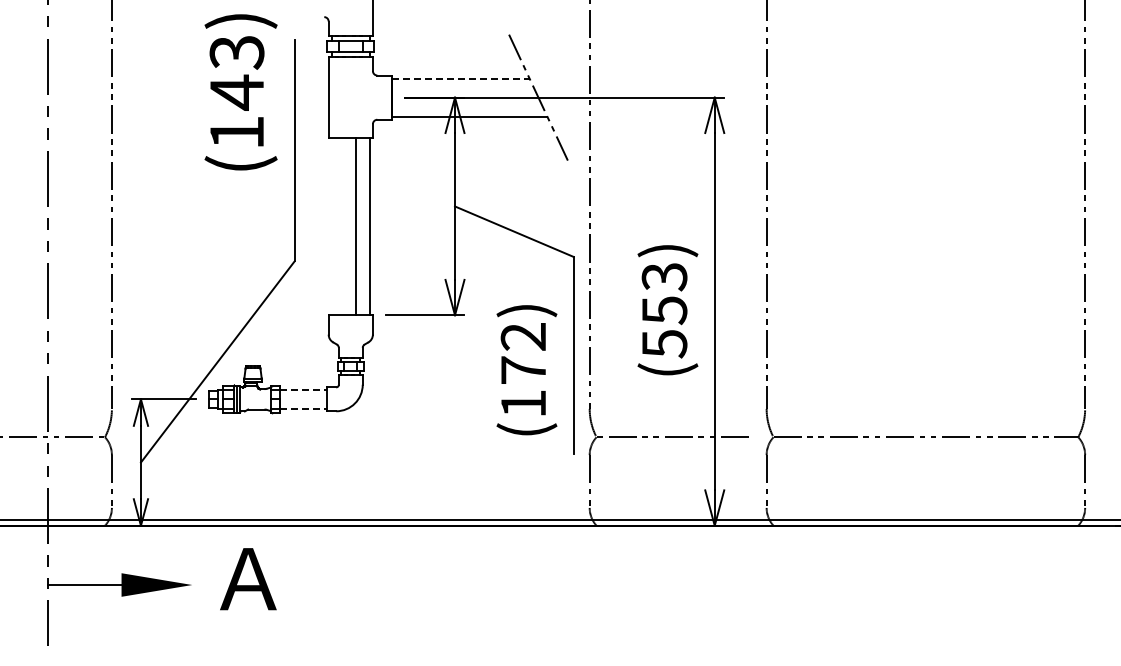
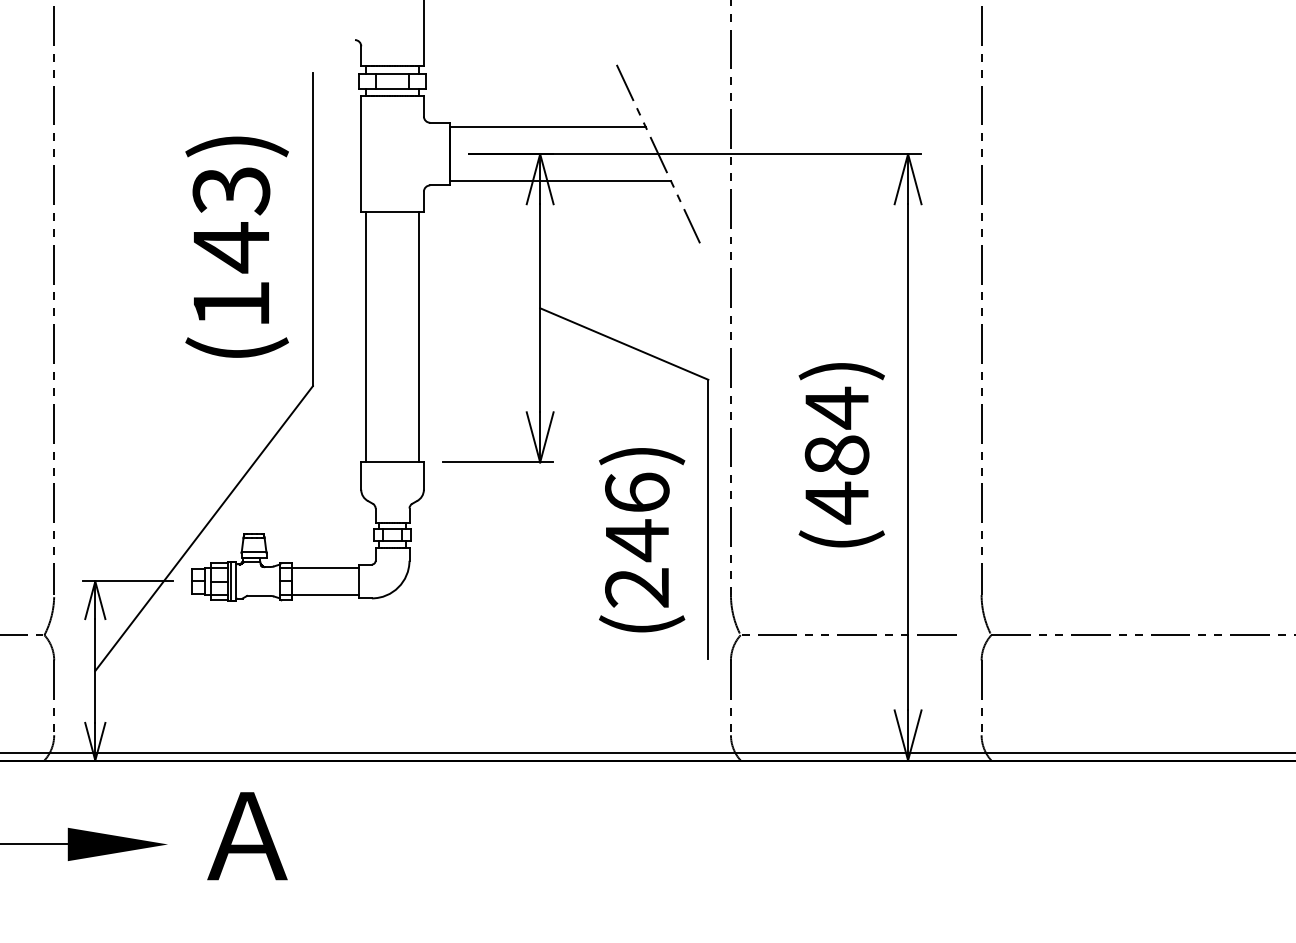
line: (461, 78) -> (549, 126), dashed -> solid
text: (240, 92) -> (236, 247), moved
line: (355, 226) -> (365, 336), moved
text: (664, 310) -> (836, 455), (553) -> (484)
text: (523, 369) -> (637, 539), (172) -> (246)
line: (303, 389) -> (325, 567), dashed -> solid
line: (303, 408) -> (325, 594), dashed -> solid

